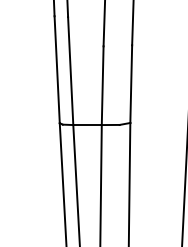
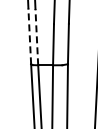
line: (56, 69) -> (29, 36), solid -> dashed
line: (70, 69) -> (36, 36), solid -> dashed

